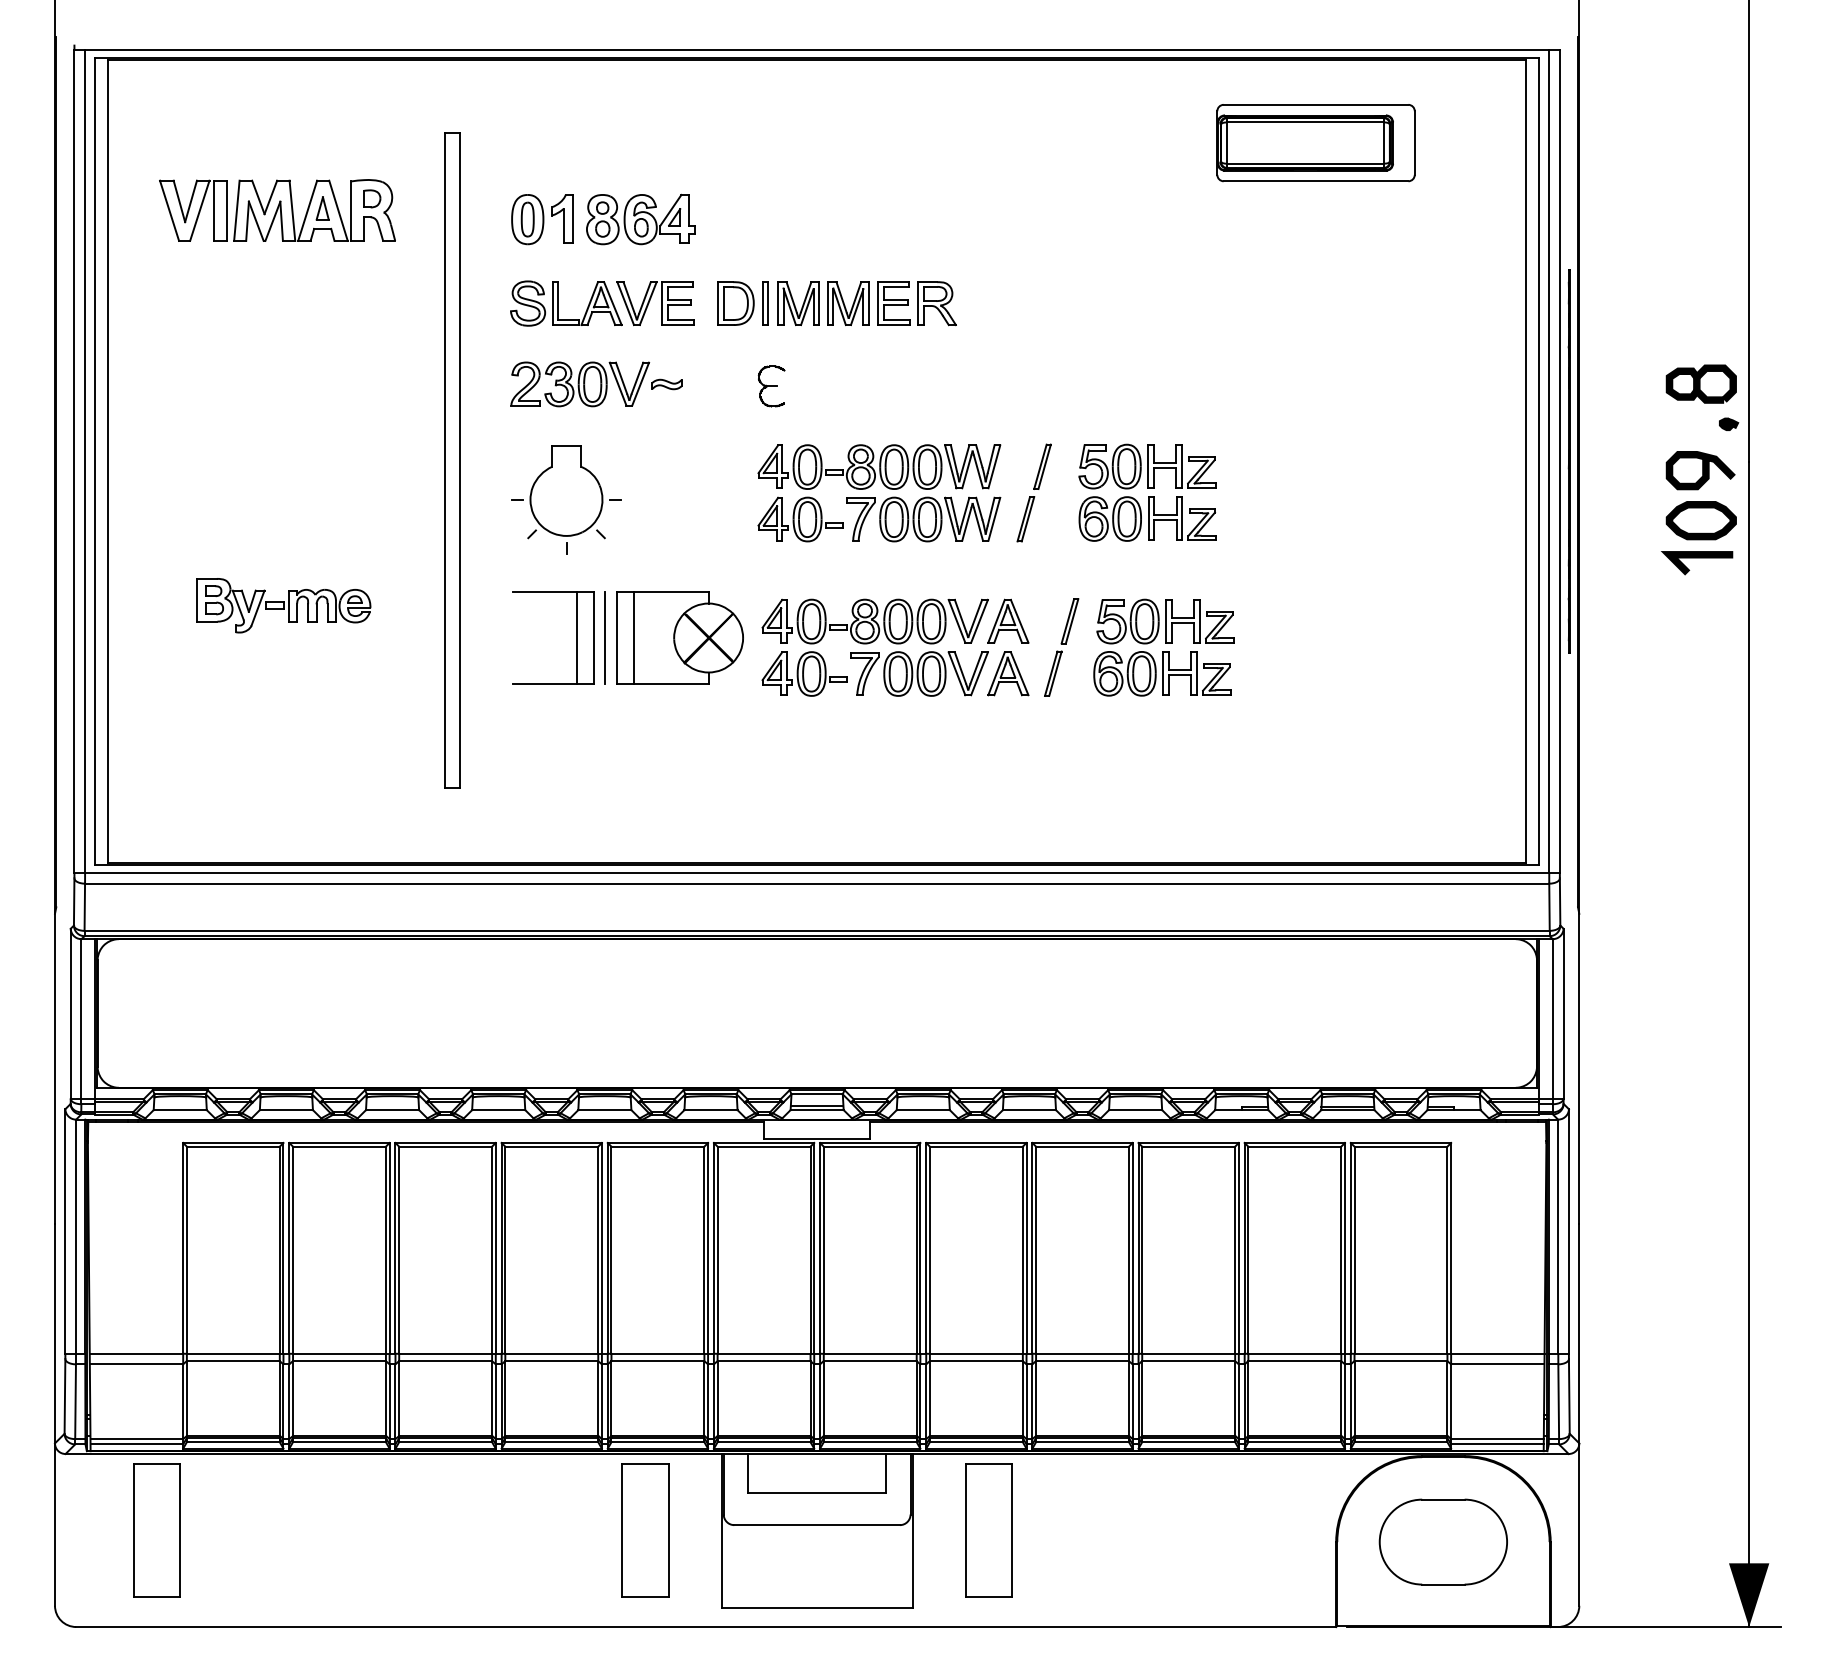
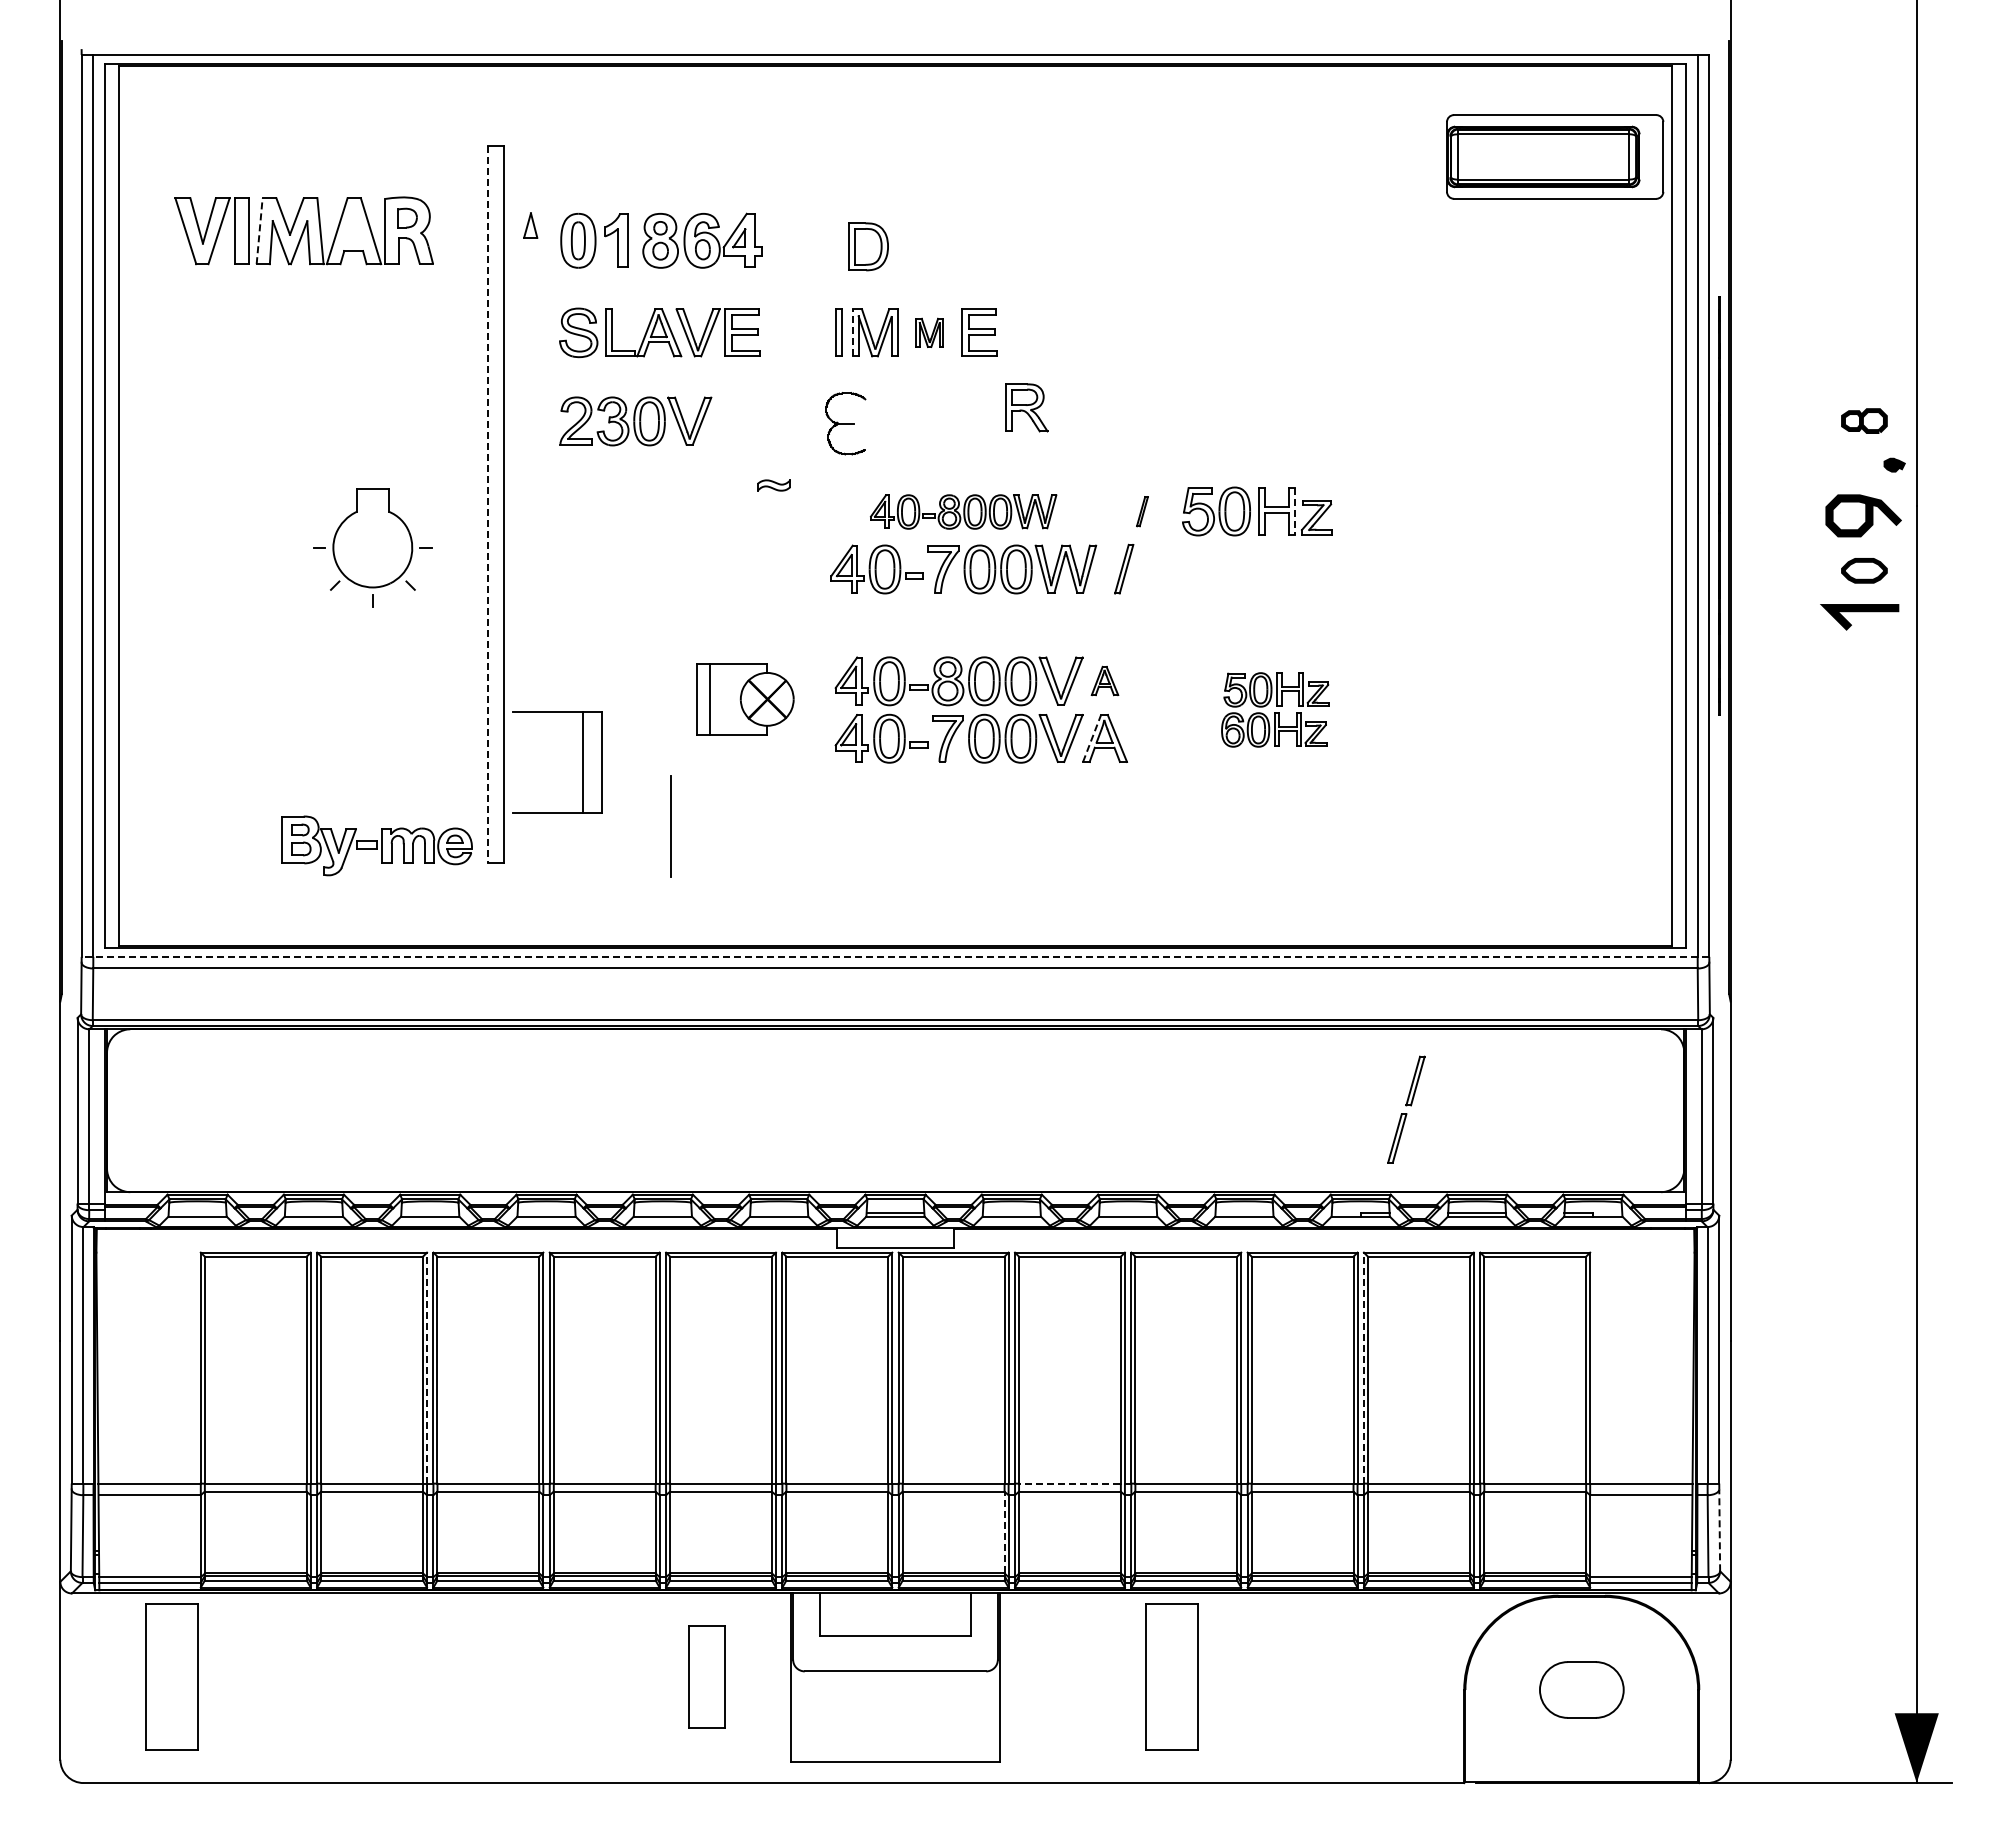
part: (1316, 142) -> (1555, 156), moved
part: (322, 208) -> (530, 225), moved
line: (236, 210) -> (259, 230), solid -> dashed
part: (735, 303) -> (868, 246), moved
line: (777, 303) -> (852, 332), solid -> dashed
part: (848, 303) -> (929, 332), size x0.6
part: (936, 303) -> (1026, 407), moved
part: (1701, 383) -> (1864, 420), size x0.6
part: (666, 384) -> (773, 485), moved
part: (771, 386) -> (845, 423), size x1.4
line: (444, 460) -> (487, 504), solid -> dashed
part: (879, 466) -> (963, 511), size x0.7
part: (1042, 466) -> (1142, 511), size x0.6
line: (1182, 466) -> (1295, 511), solid -> dashed
part: (566, 499) -> (372, 547), moved
part: (1147, 518) -> (1257, 568), removed
part: (1701, 520) -> (1864, 570), size x0.6
part: (283, 605) -> (376, 845), moved
part: (1007, 620) -> (1104, 680), size x0.6
part: (576, 638) -> (582, 762), moved
line: (604, 638) -> (670, 826), moved
part: (680, 638) -> (745, 699), size x0.7
part: (1061, 647) -> (1406, 1109), moved
part: (1163, 647) -> (1275, 709), size x0.7
line: (996, 673) -> (1092, 738), solid -> dashed
line: (817, 872) -> (895, 956), solid -> dashed
line: (390, 1247) -> (427, 1367), solid -> dashed
line: (1244, 1247) -> (1363, 1367), solid -> dashed
line: (980, 1353) -> (1074, 1483), solid -> dashed
line: (1569, 1396) -> (1719, 1530), solid -> dashed
line: (916, 1398) -> (1004, 1532), solid -> dashed
part: (644, 1529) -> (706, 1676), size x0.7
part: (988, 1529) -> (1171, 1676), moved
part: (1443, 1541) -> (1581, 1689), size x0.6

